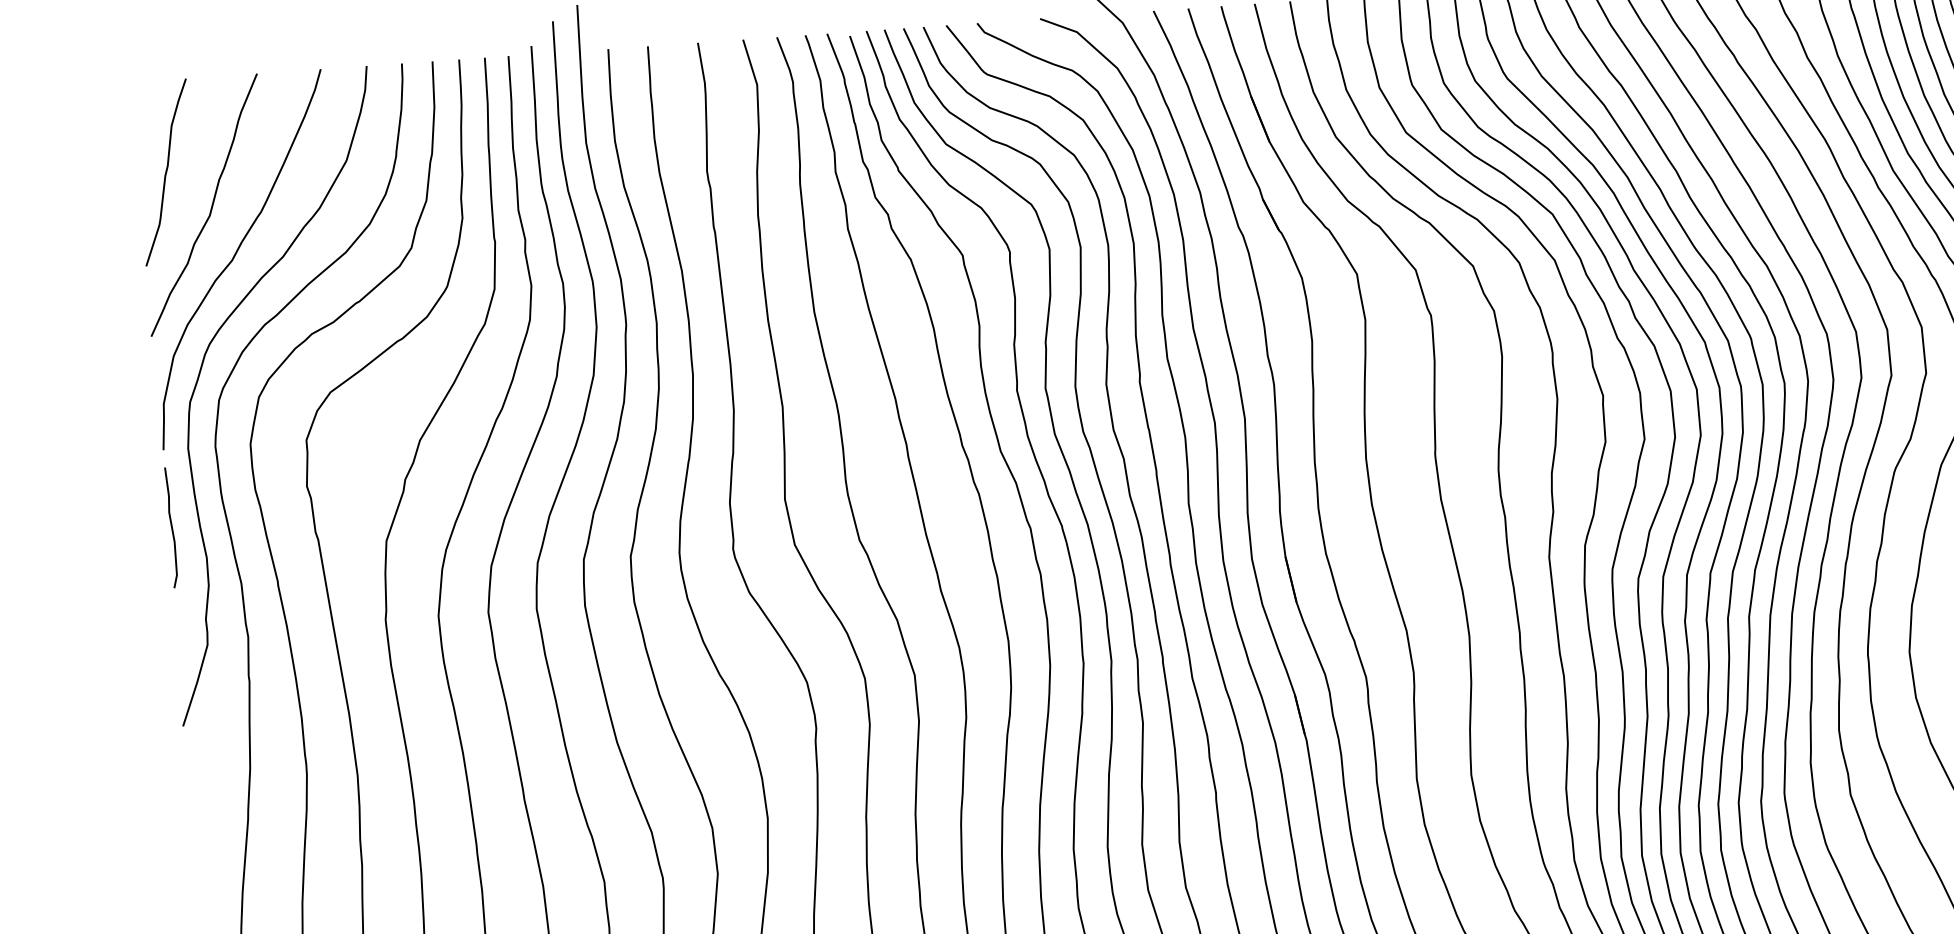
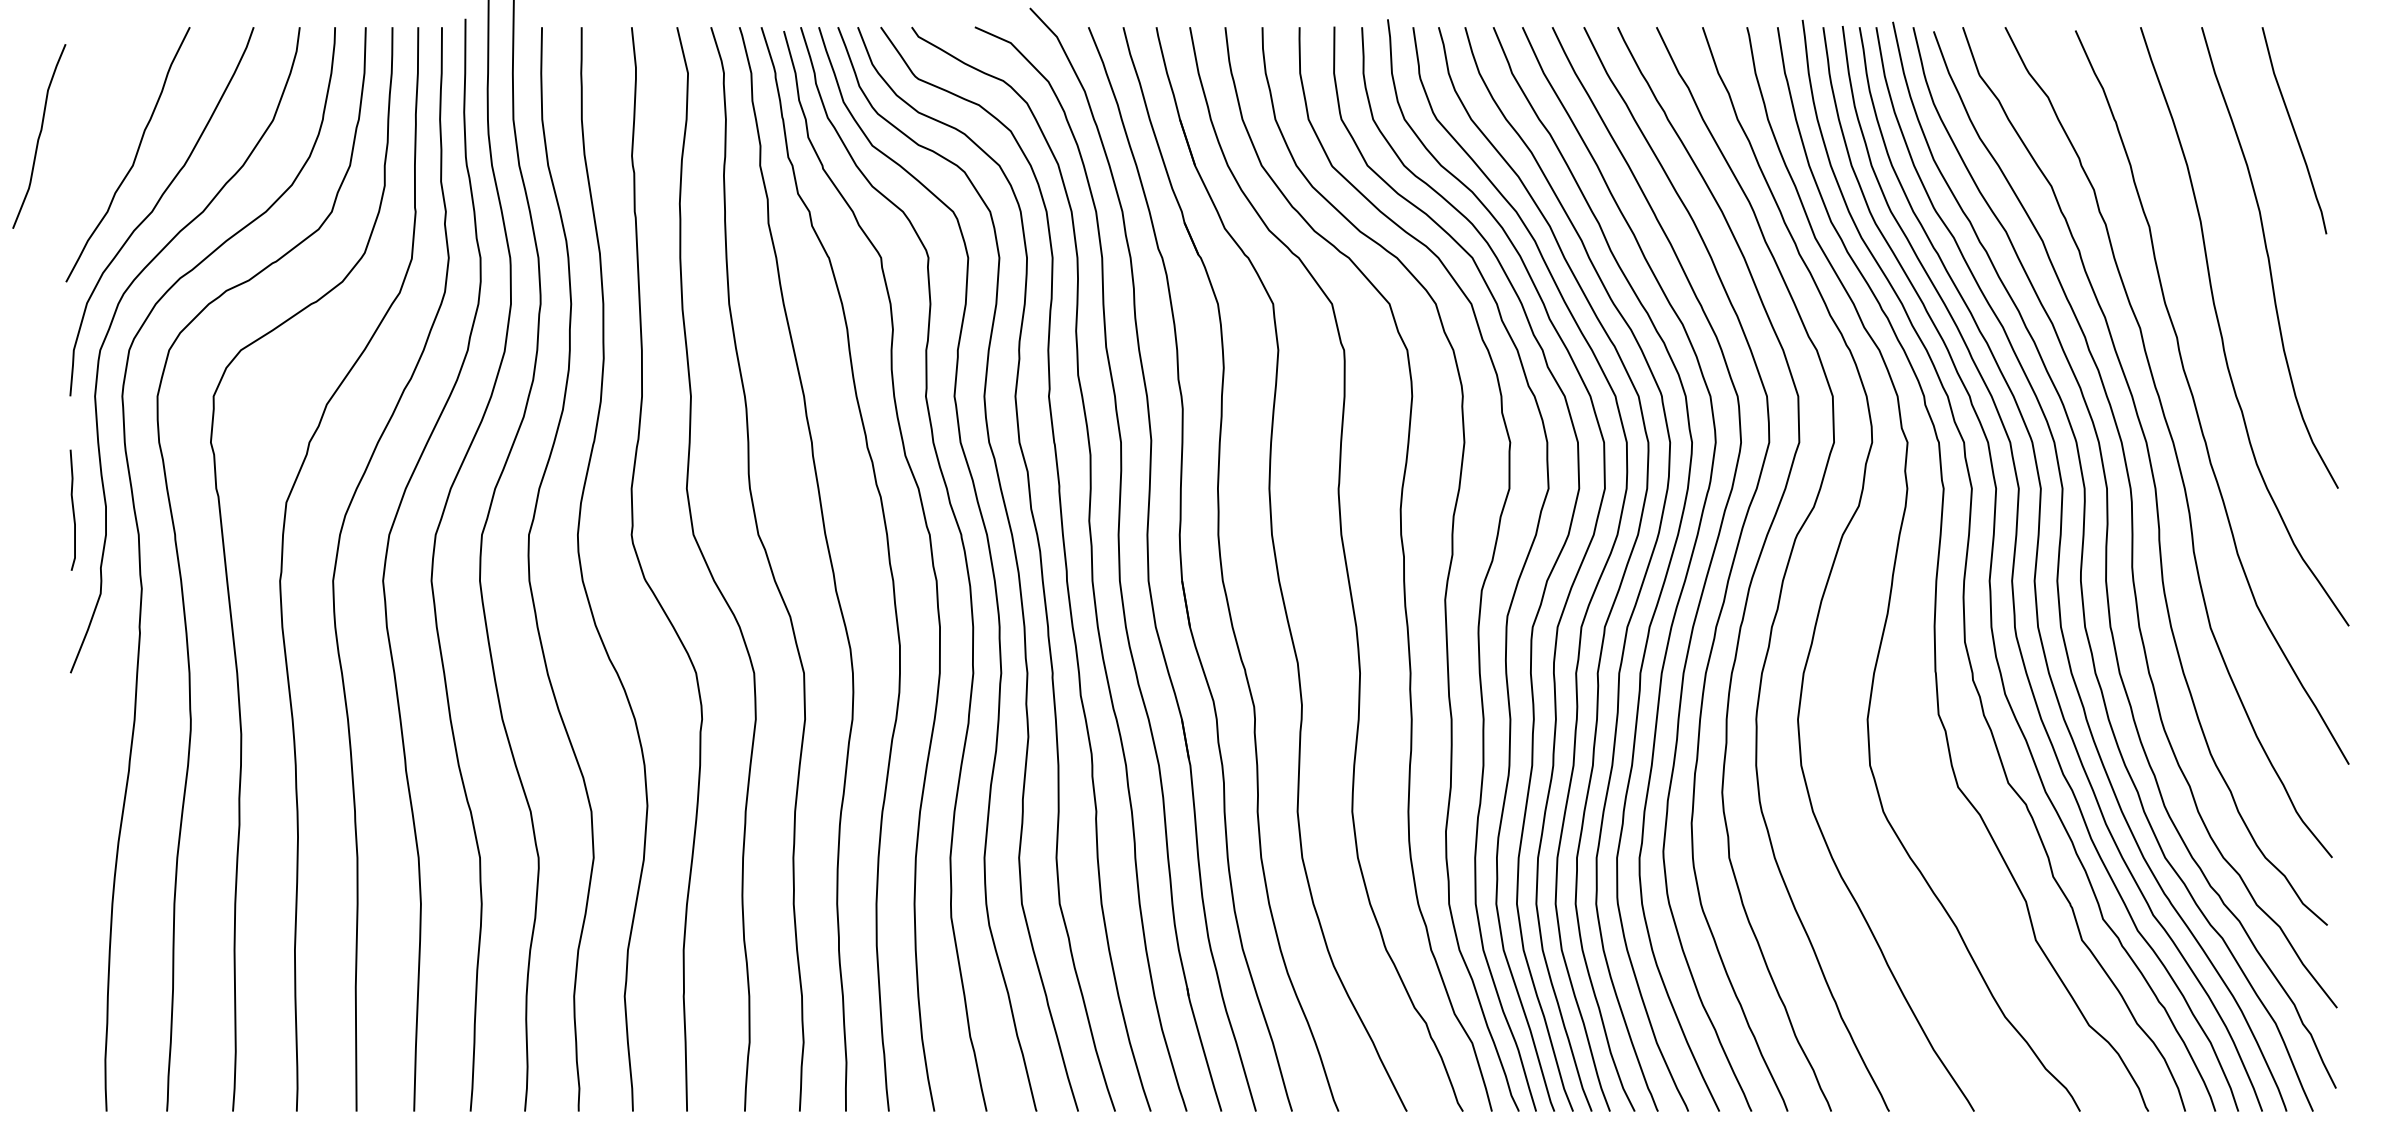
curve: (166, 172) -> (39, 136), moved
curve: (171, 527) -> (72, 509), moved

